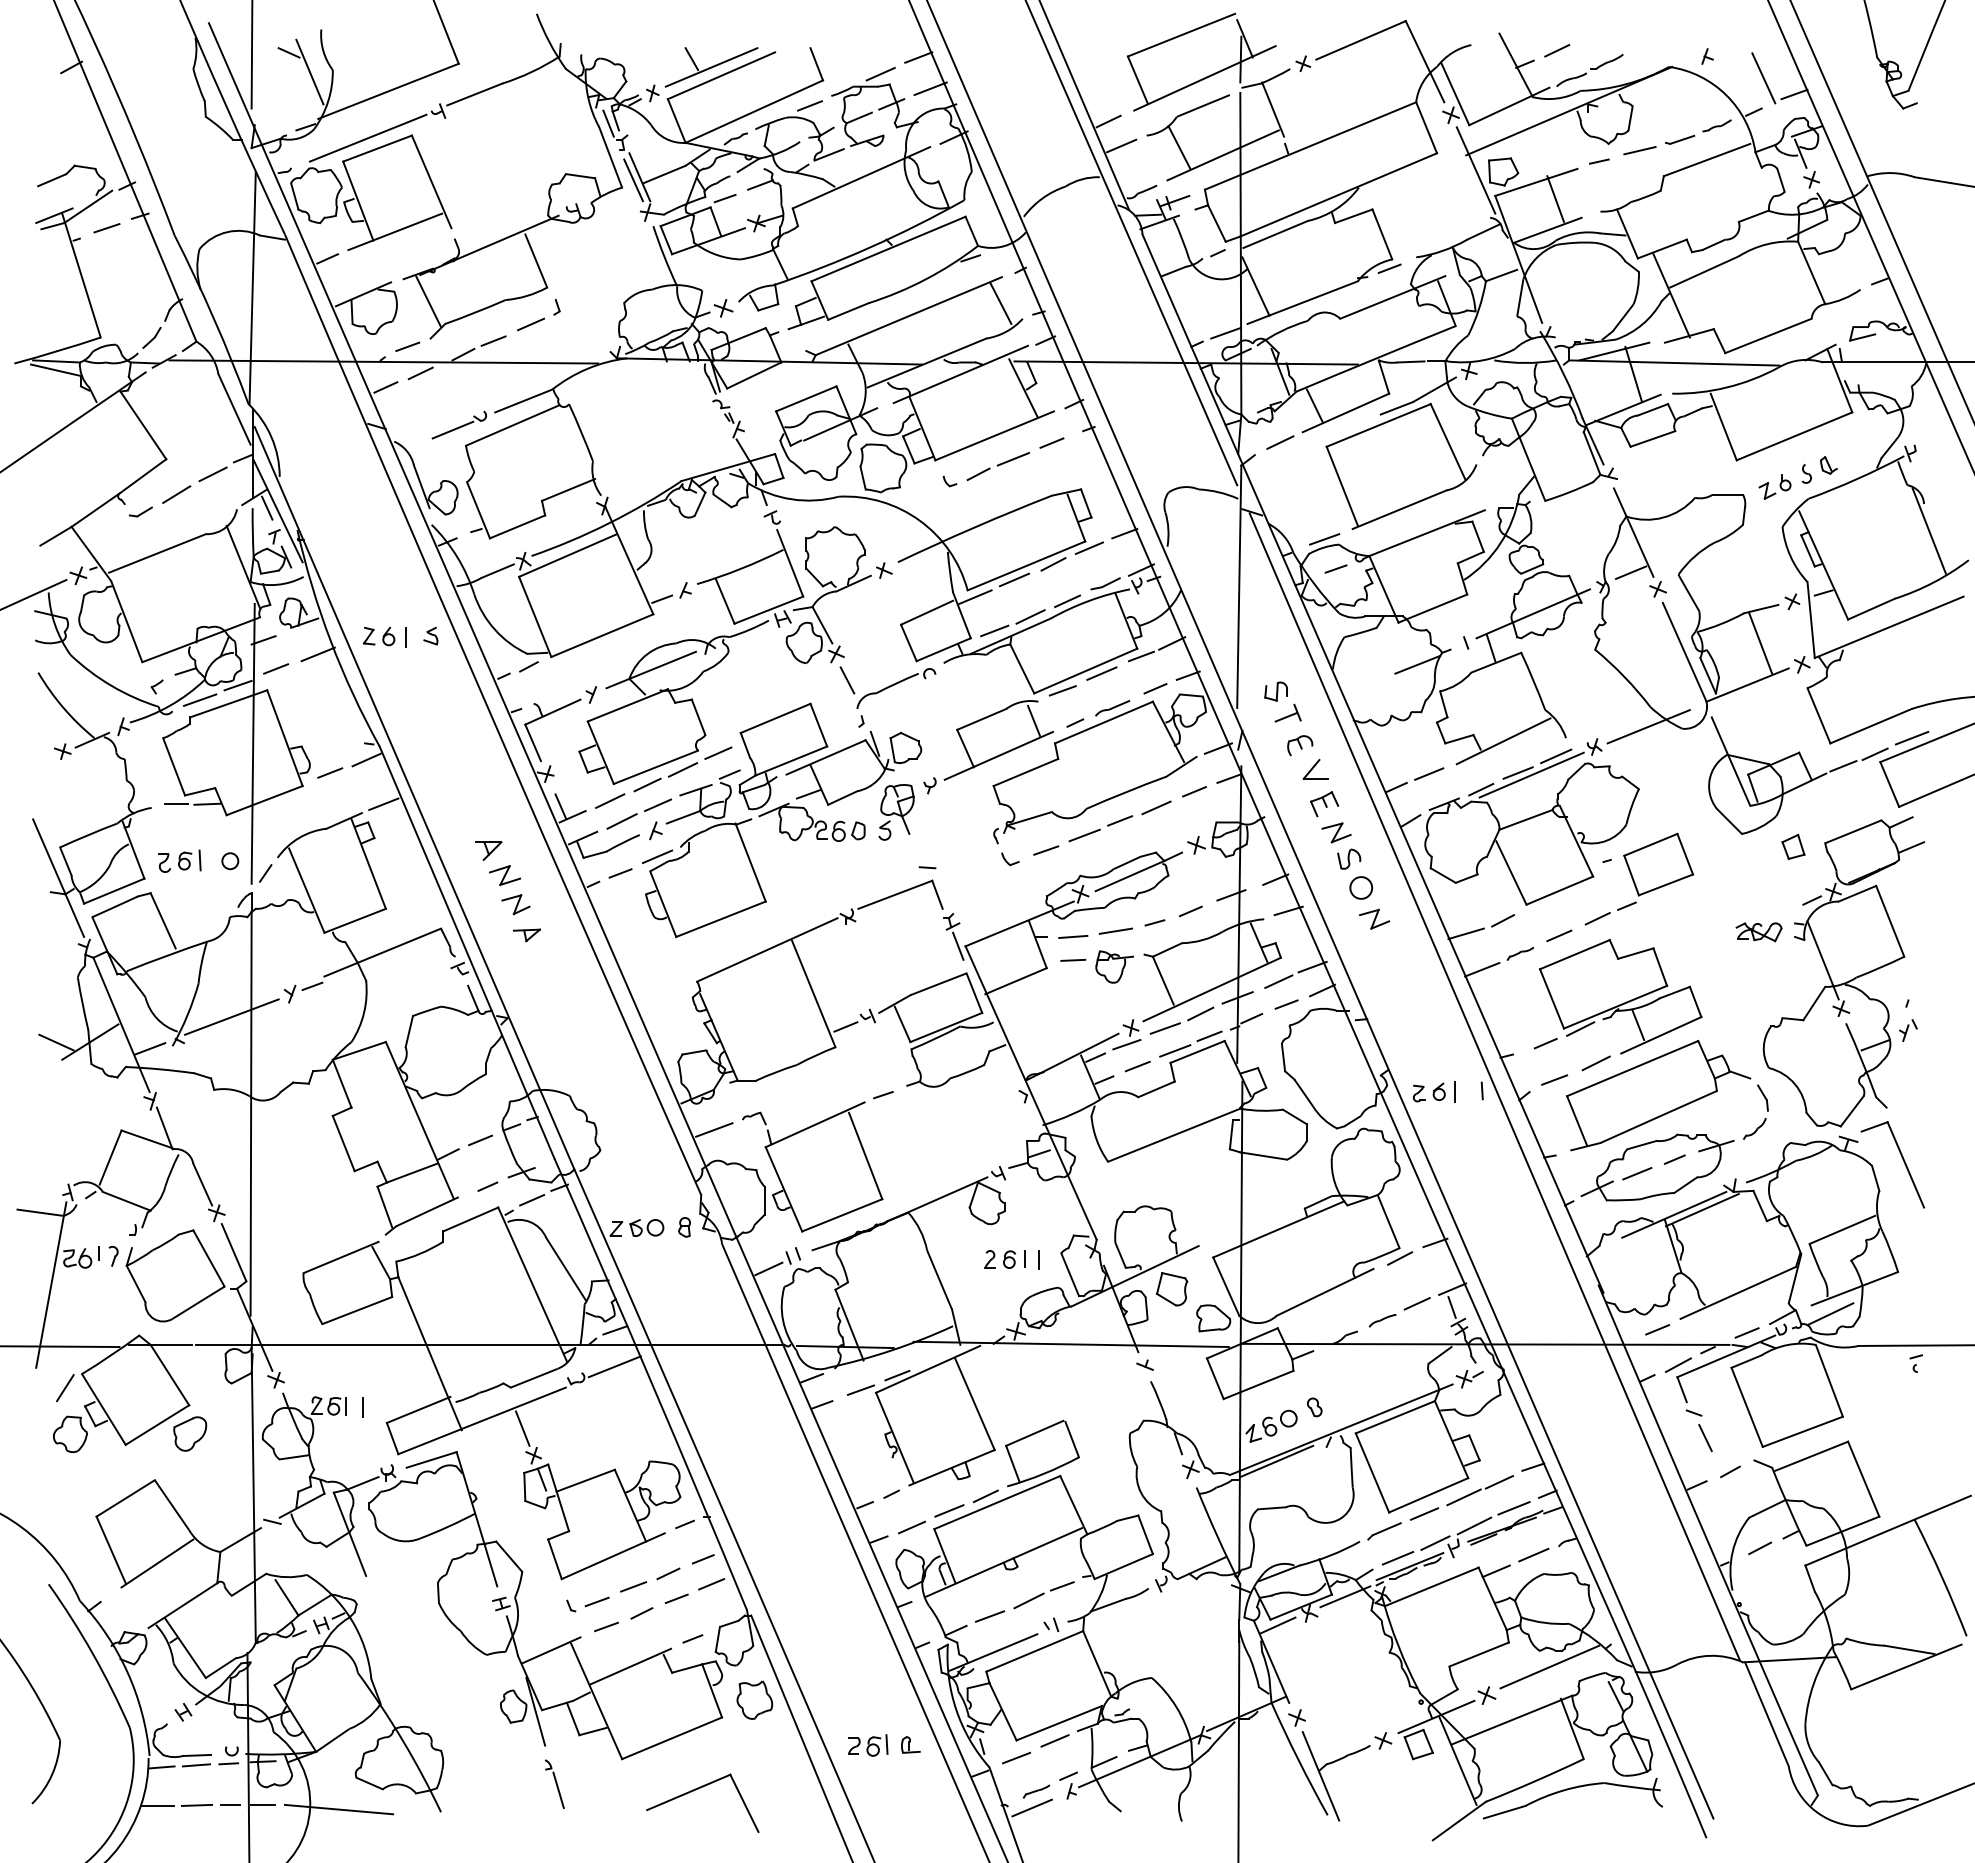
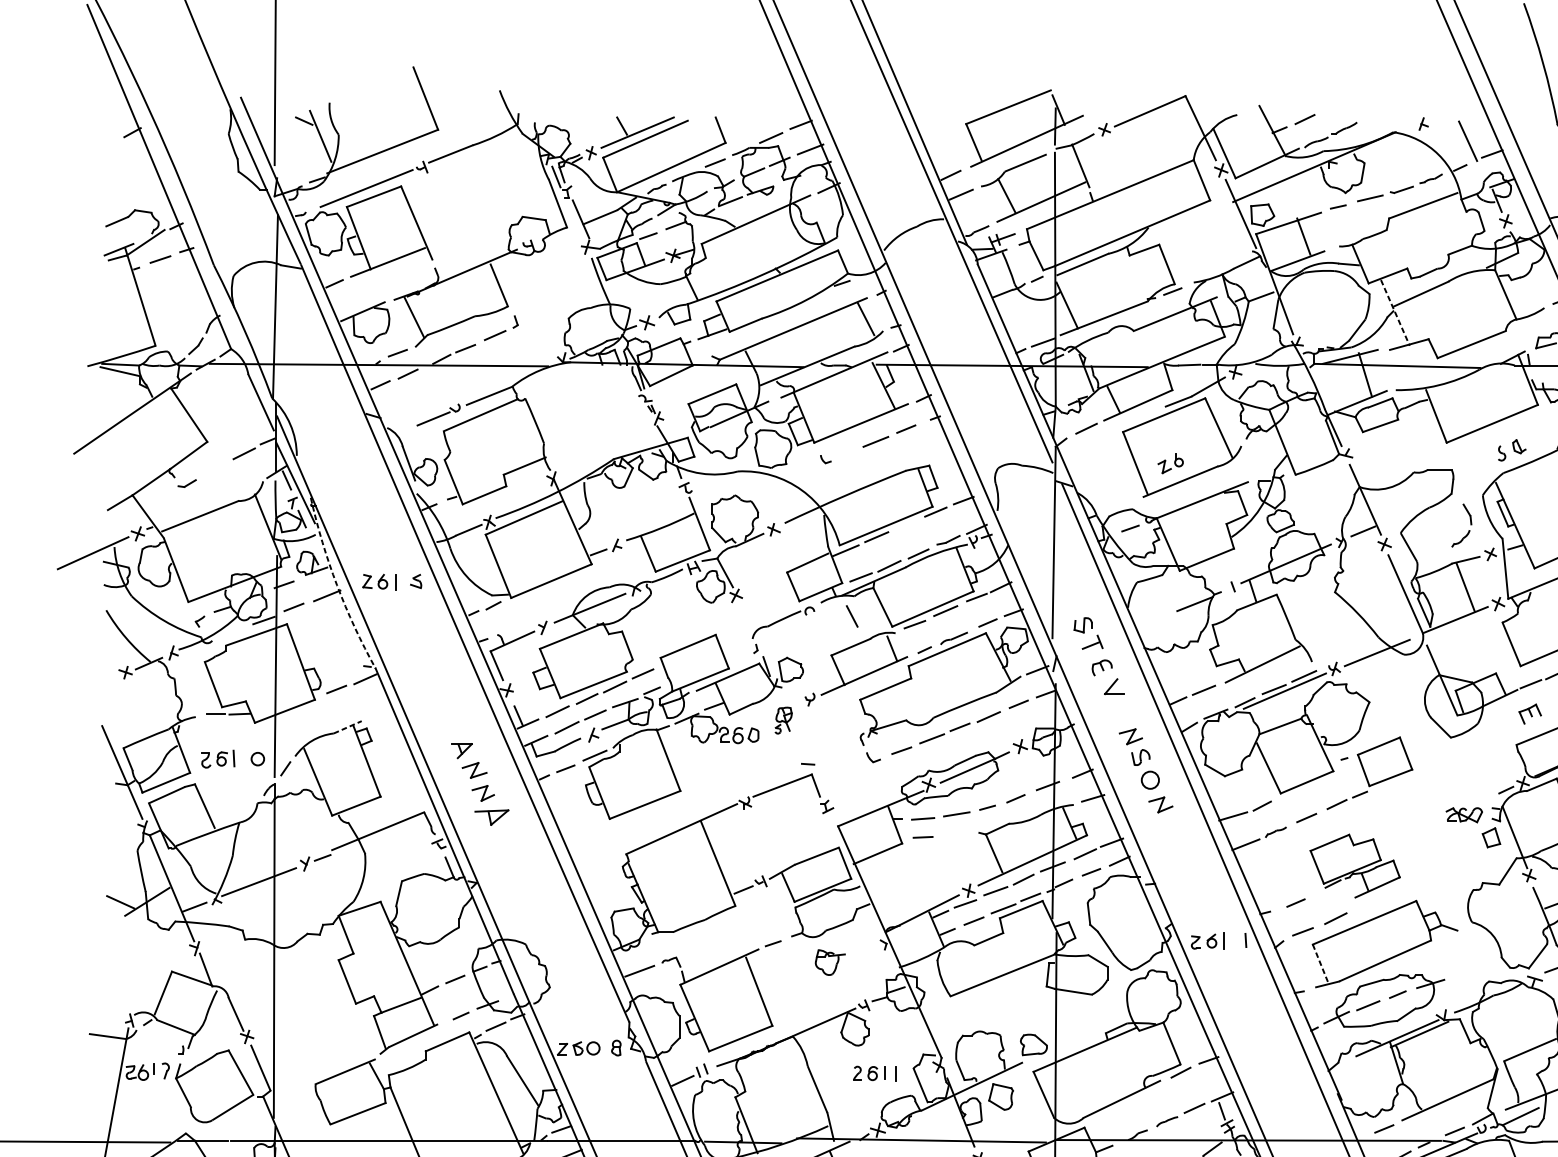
line: (633, 180) -> (576, 221), removed
line: (1671, 296) -> (1395, 313), solid -> dashed
line: (978, 474) -> (848, 453), removed
part: (1774, 486) -> (1170, 463), moved
line: (176, 494) -> (215, 469), removed
line: (1324, 539) -> (1121, 505), removed
line: (1053, 564) -> (907, 524), removed
arc: (330, 641) -> (336, 585), solid -> dashed
line: (847, 680) -> (852, 616), moved
line: (199, 699) -> (233, 631), removed
line: (383, 803) -> (378, 713), removed
part: (1324, 804) -> (1530, 714), moved
part: (896, 812) -> (783, 720), size x0.6
line: (344, 820) -> (347, 726), solid -> dashed
part: (1793, 846) -> (1491, 837), moved
part: (526, 935) -> (491, 817), size x1.6
line: (958, 945) -> (832, 825), removed
part: (1114, 966) -> (830, 962), moved
part: (1620, 996) -> (1354, 865), size x0.7
part: (1766, 1108) -> (1470, 522), moved
line: (1577, 1121) -> (1321, 964), solid -> dashed
part: (1213, 1318) -> (1033, 1045), moved

